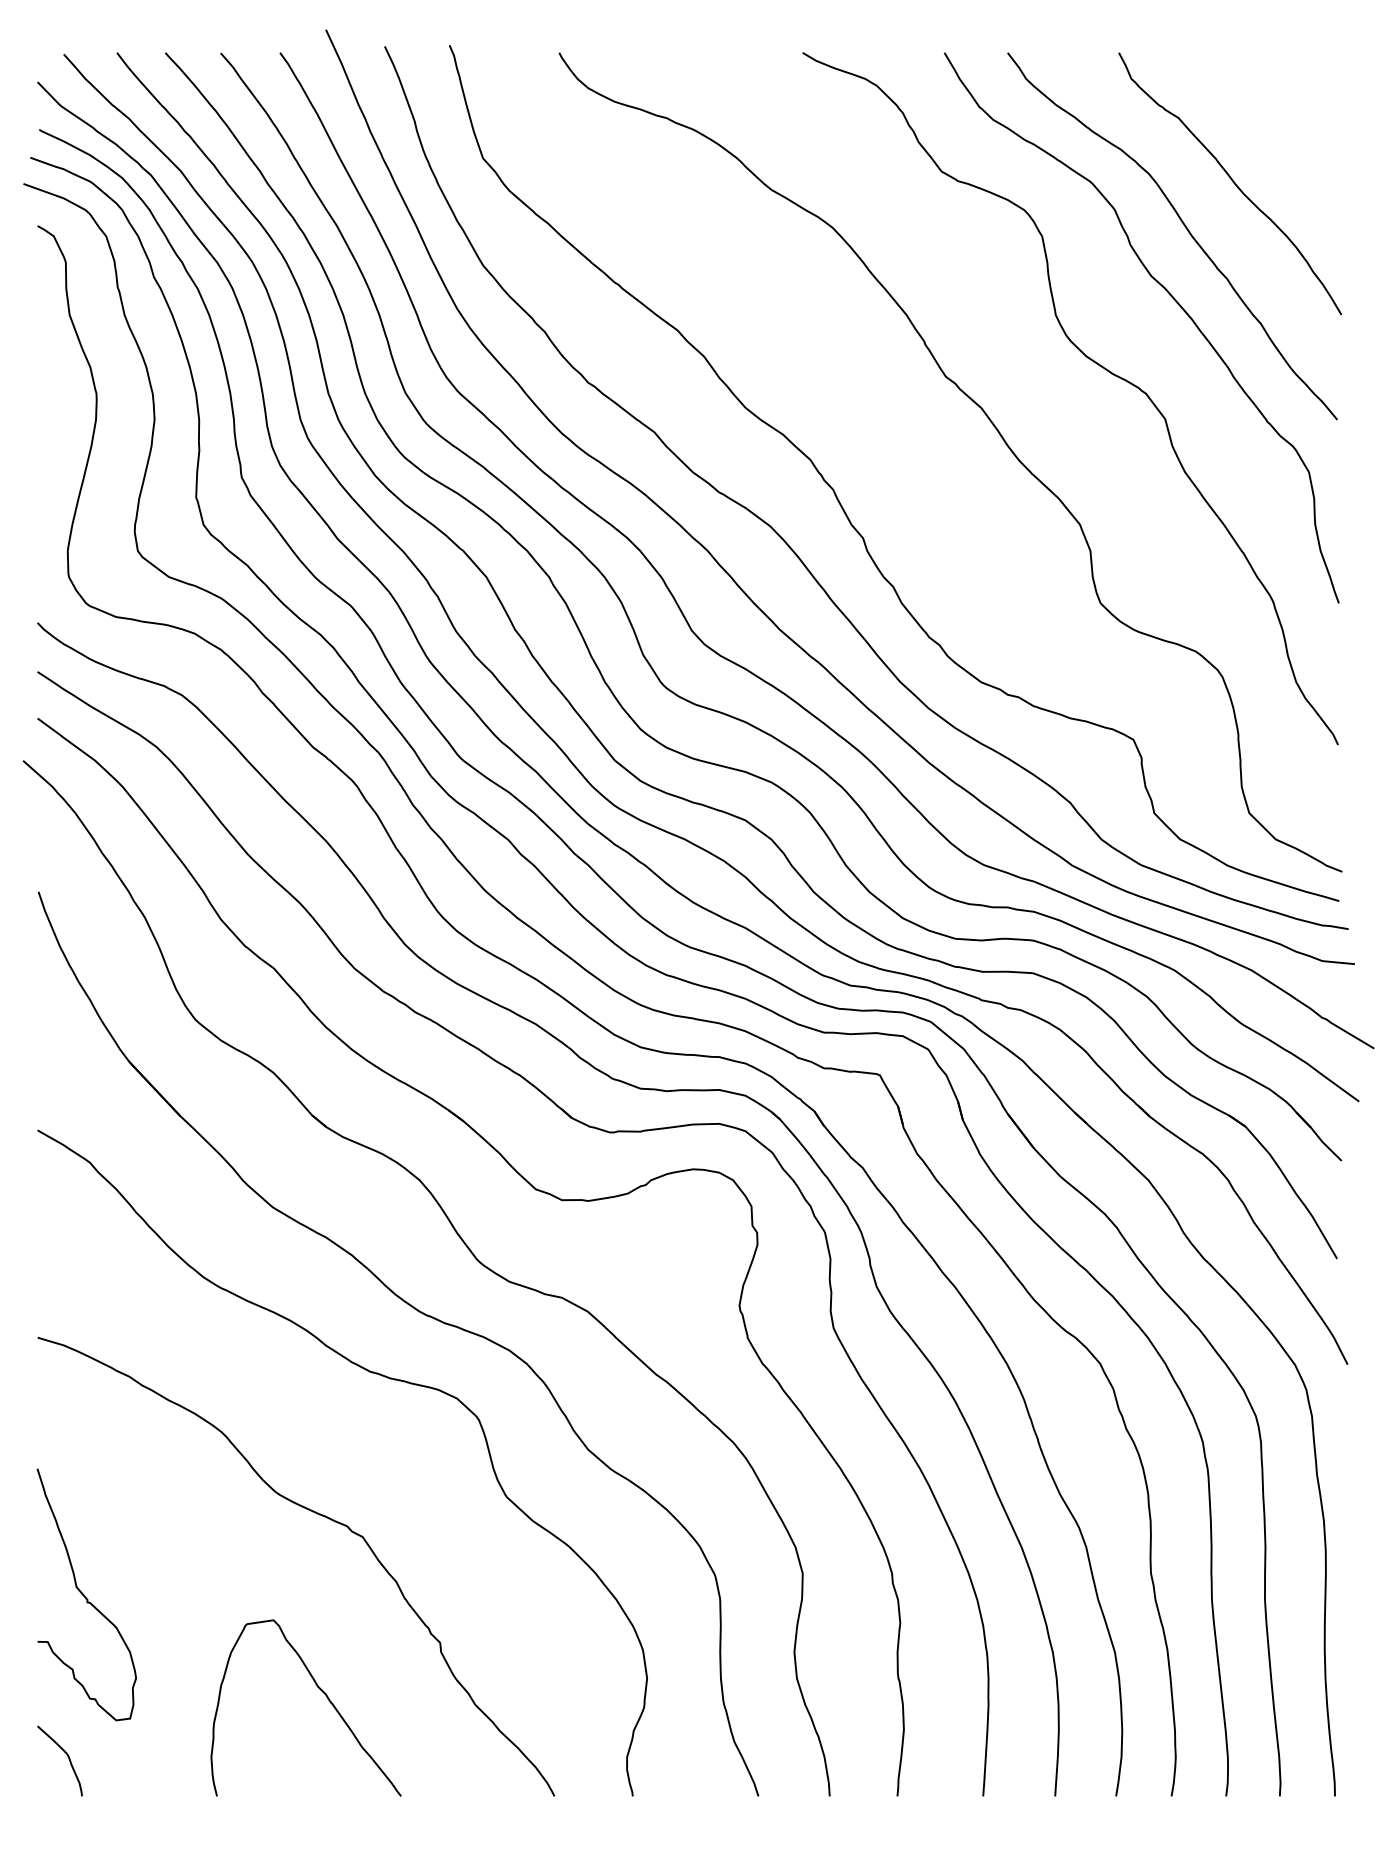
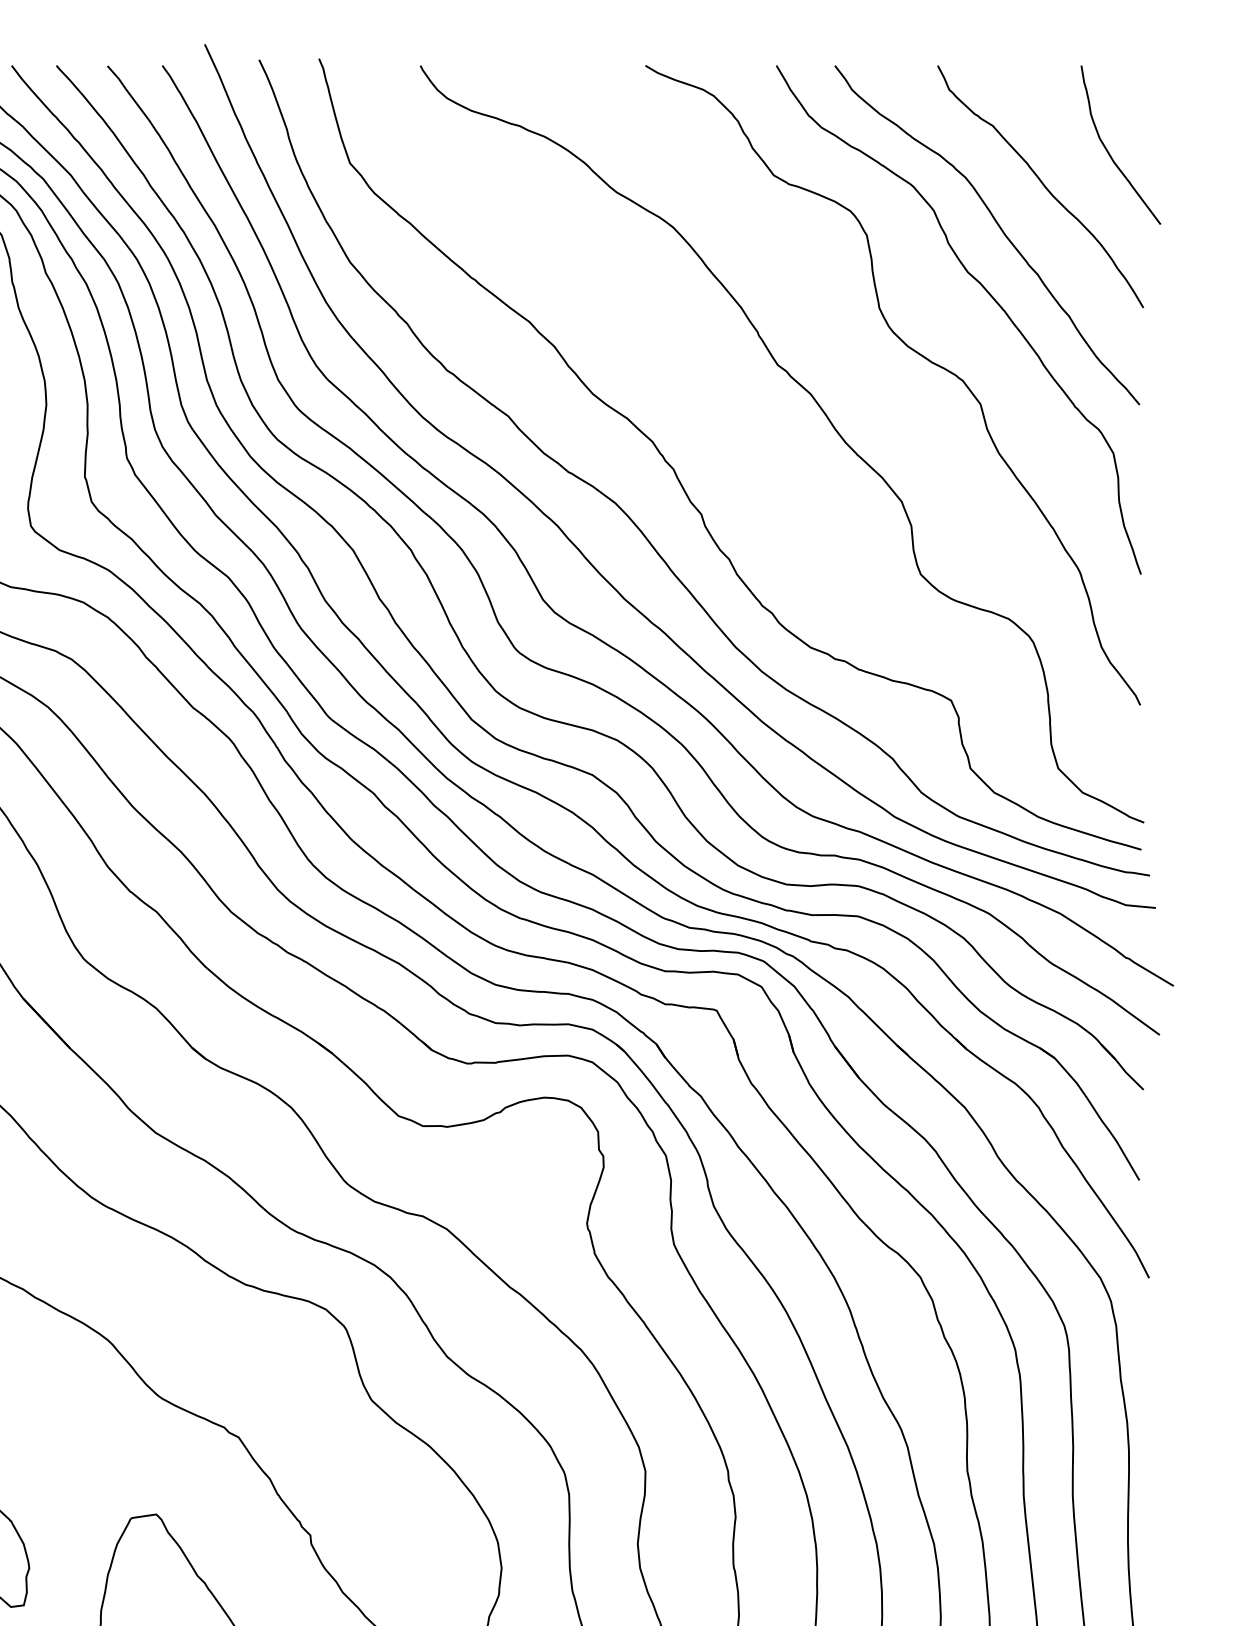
curve: (1303, 144) -> (1108, 150), added

